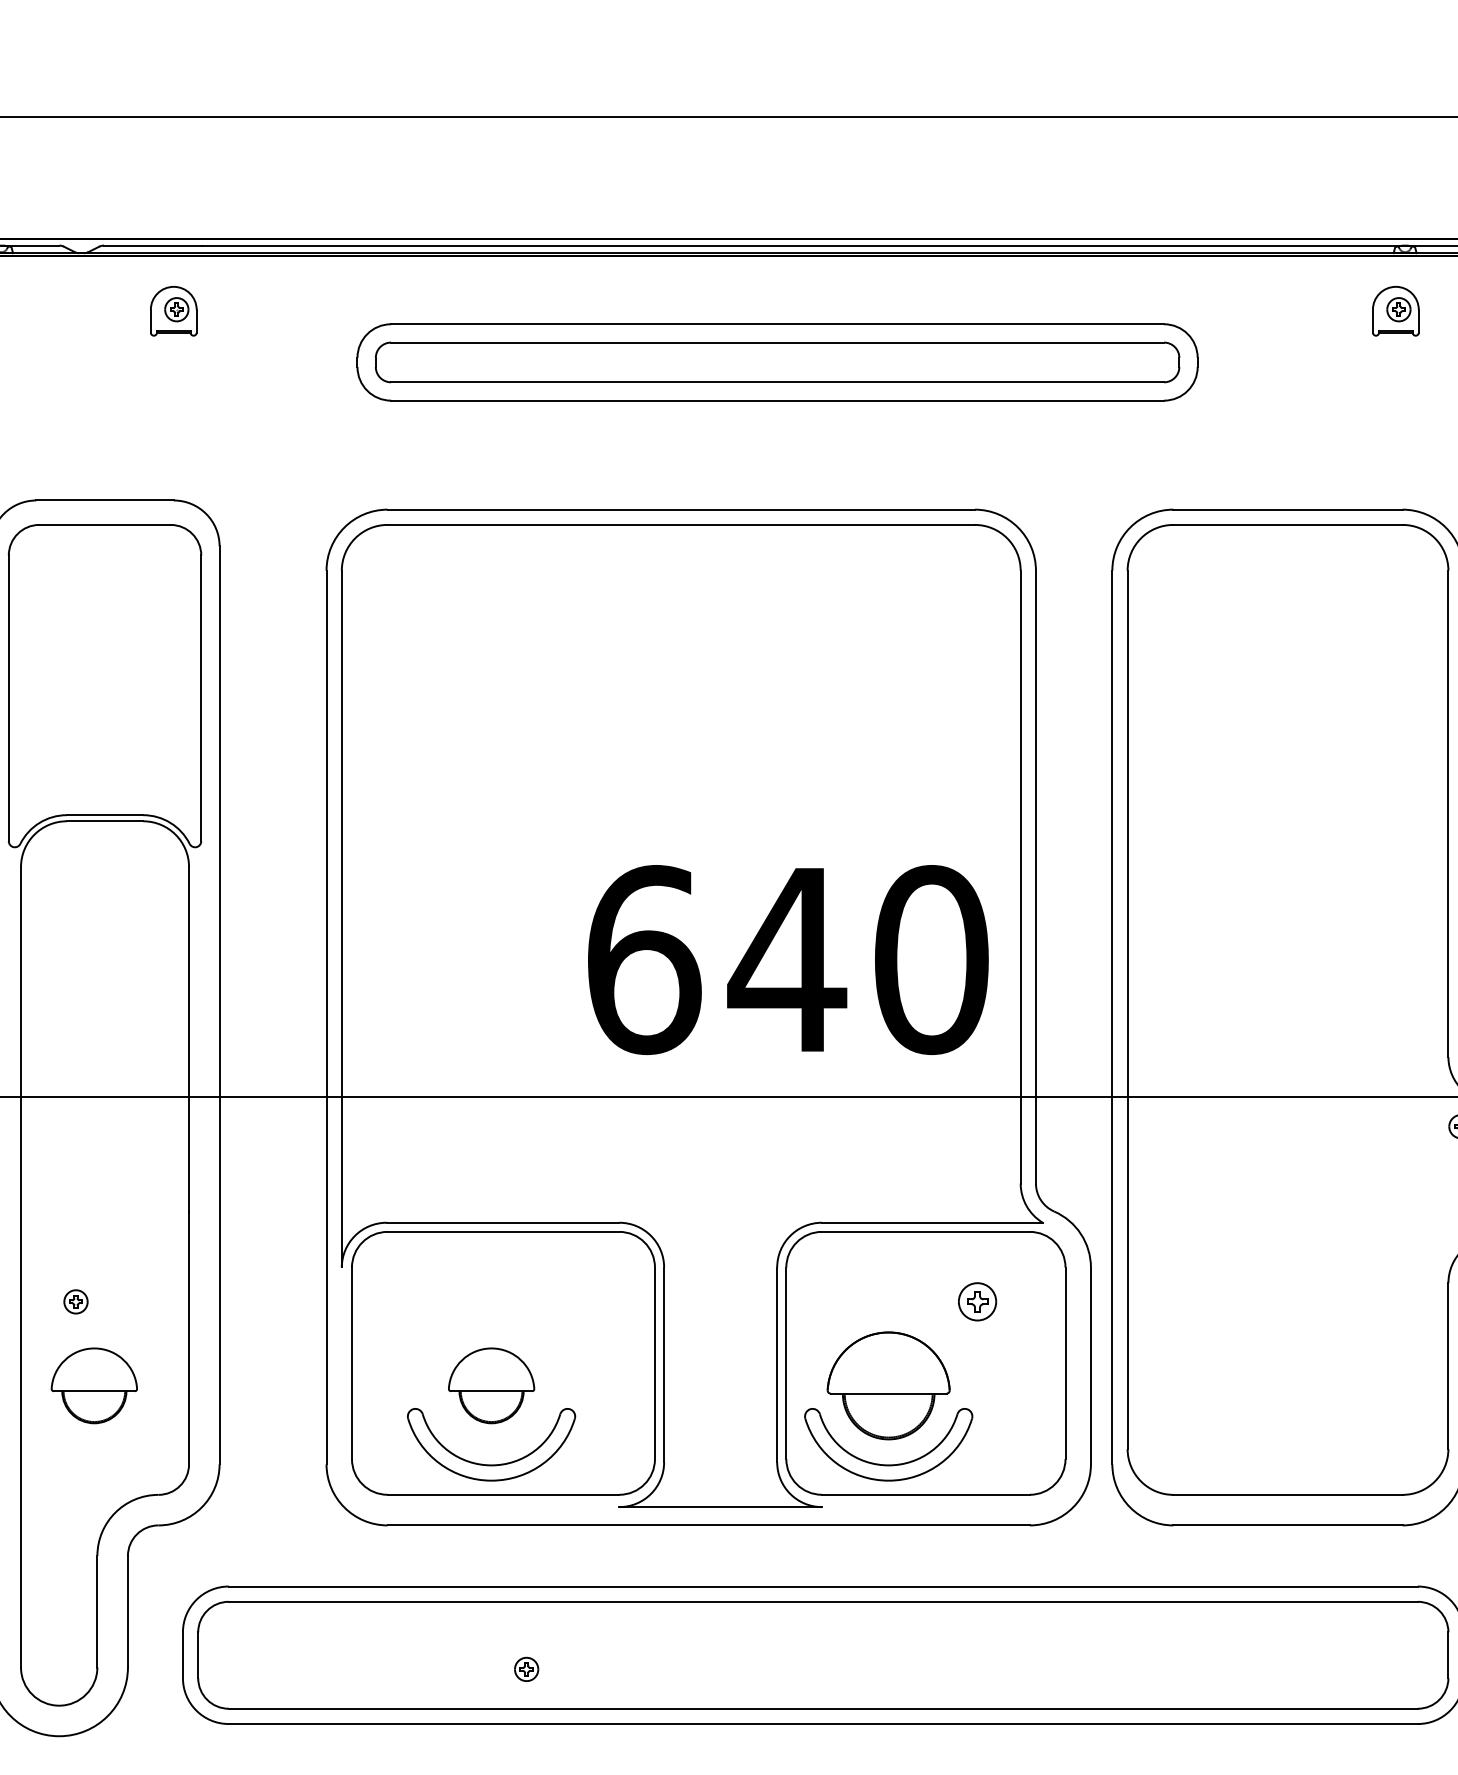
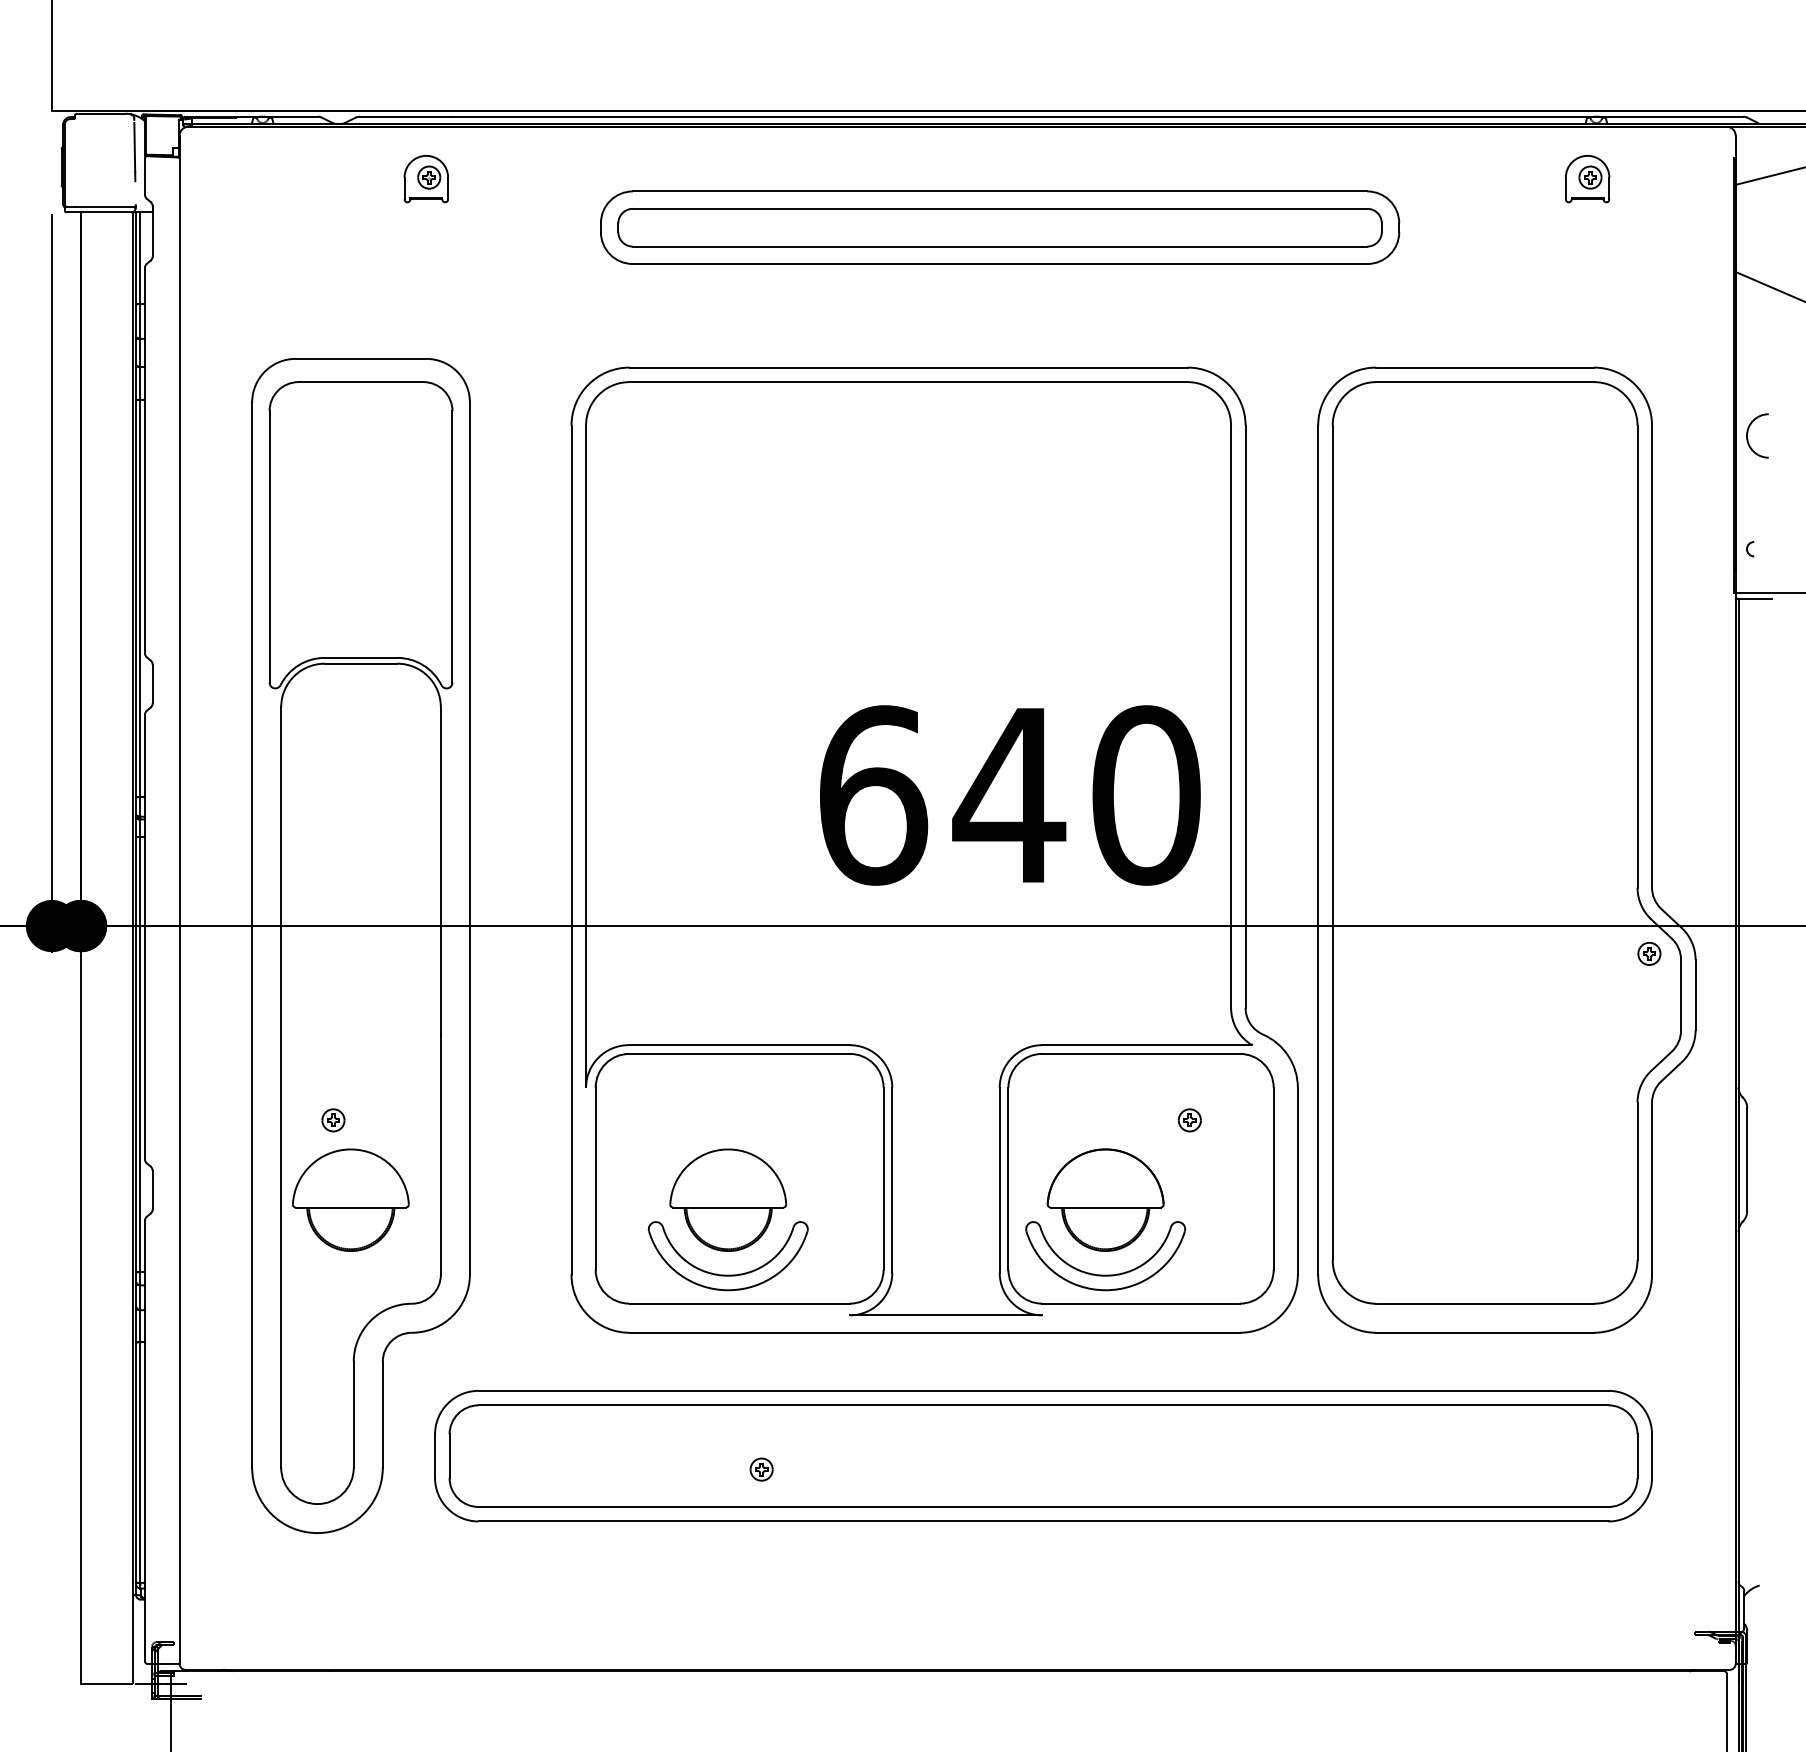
part: (976, 1302) -> (1189, 1120), size x0.62
part: (93, 1385) -> (350, 1199), size x1.43
part: (491, 1385) -> (728, 1199), size x1.43

